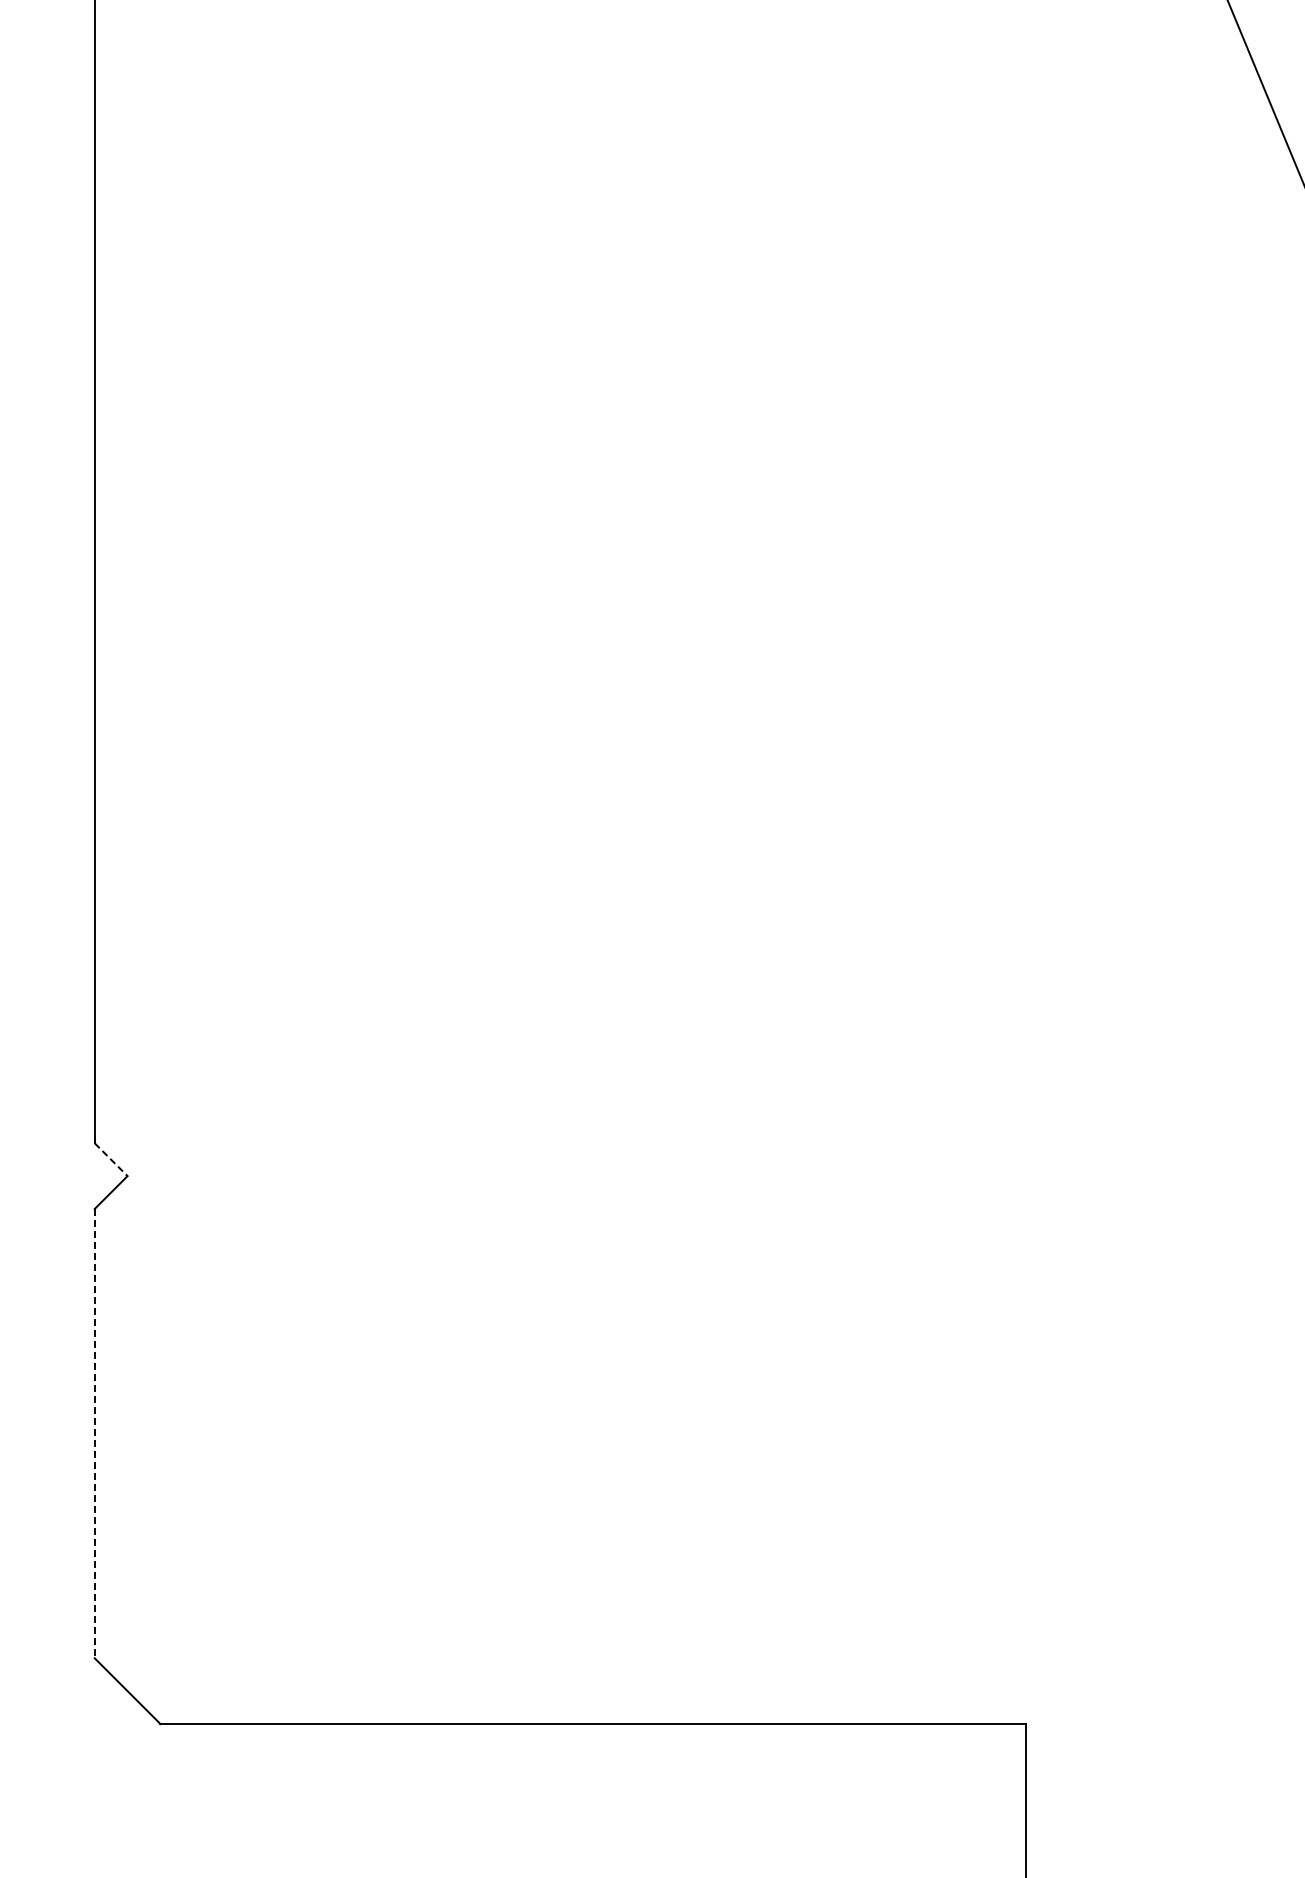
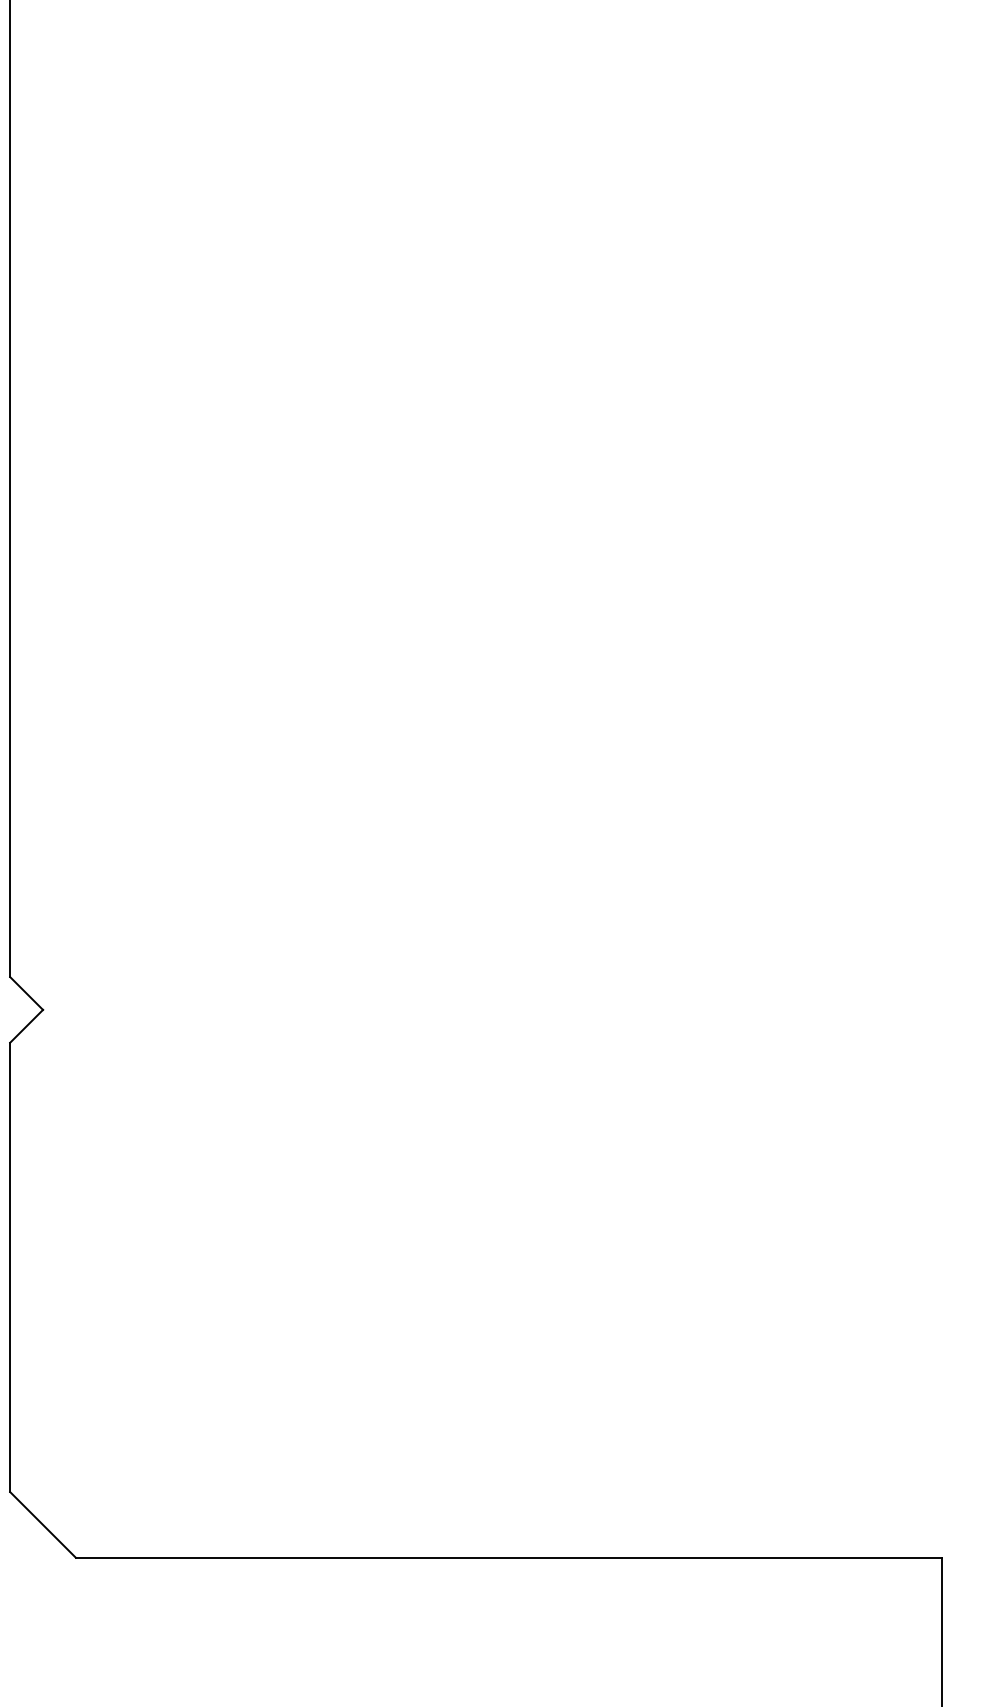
line: (111, 1160) -> (26, 994), dashed -> solid
line: (94, 1433) -> (9, 1267), dashed -> solid

